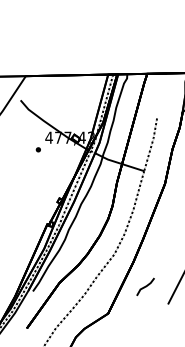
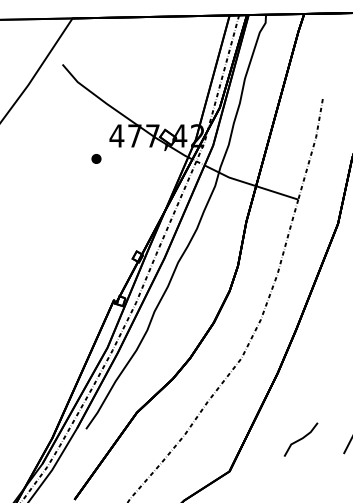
line: (145, 286) -> (300, 438), moved

